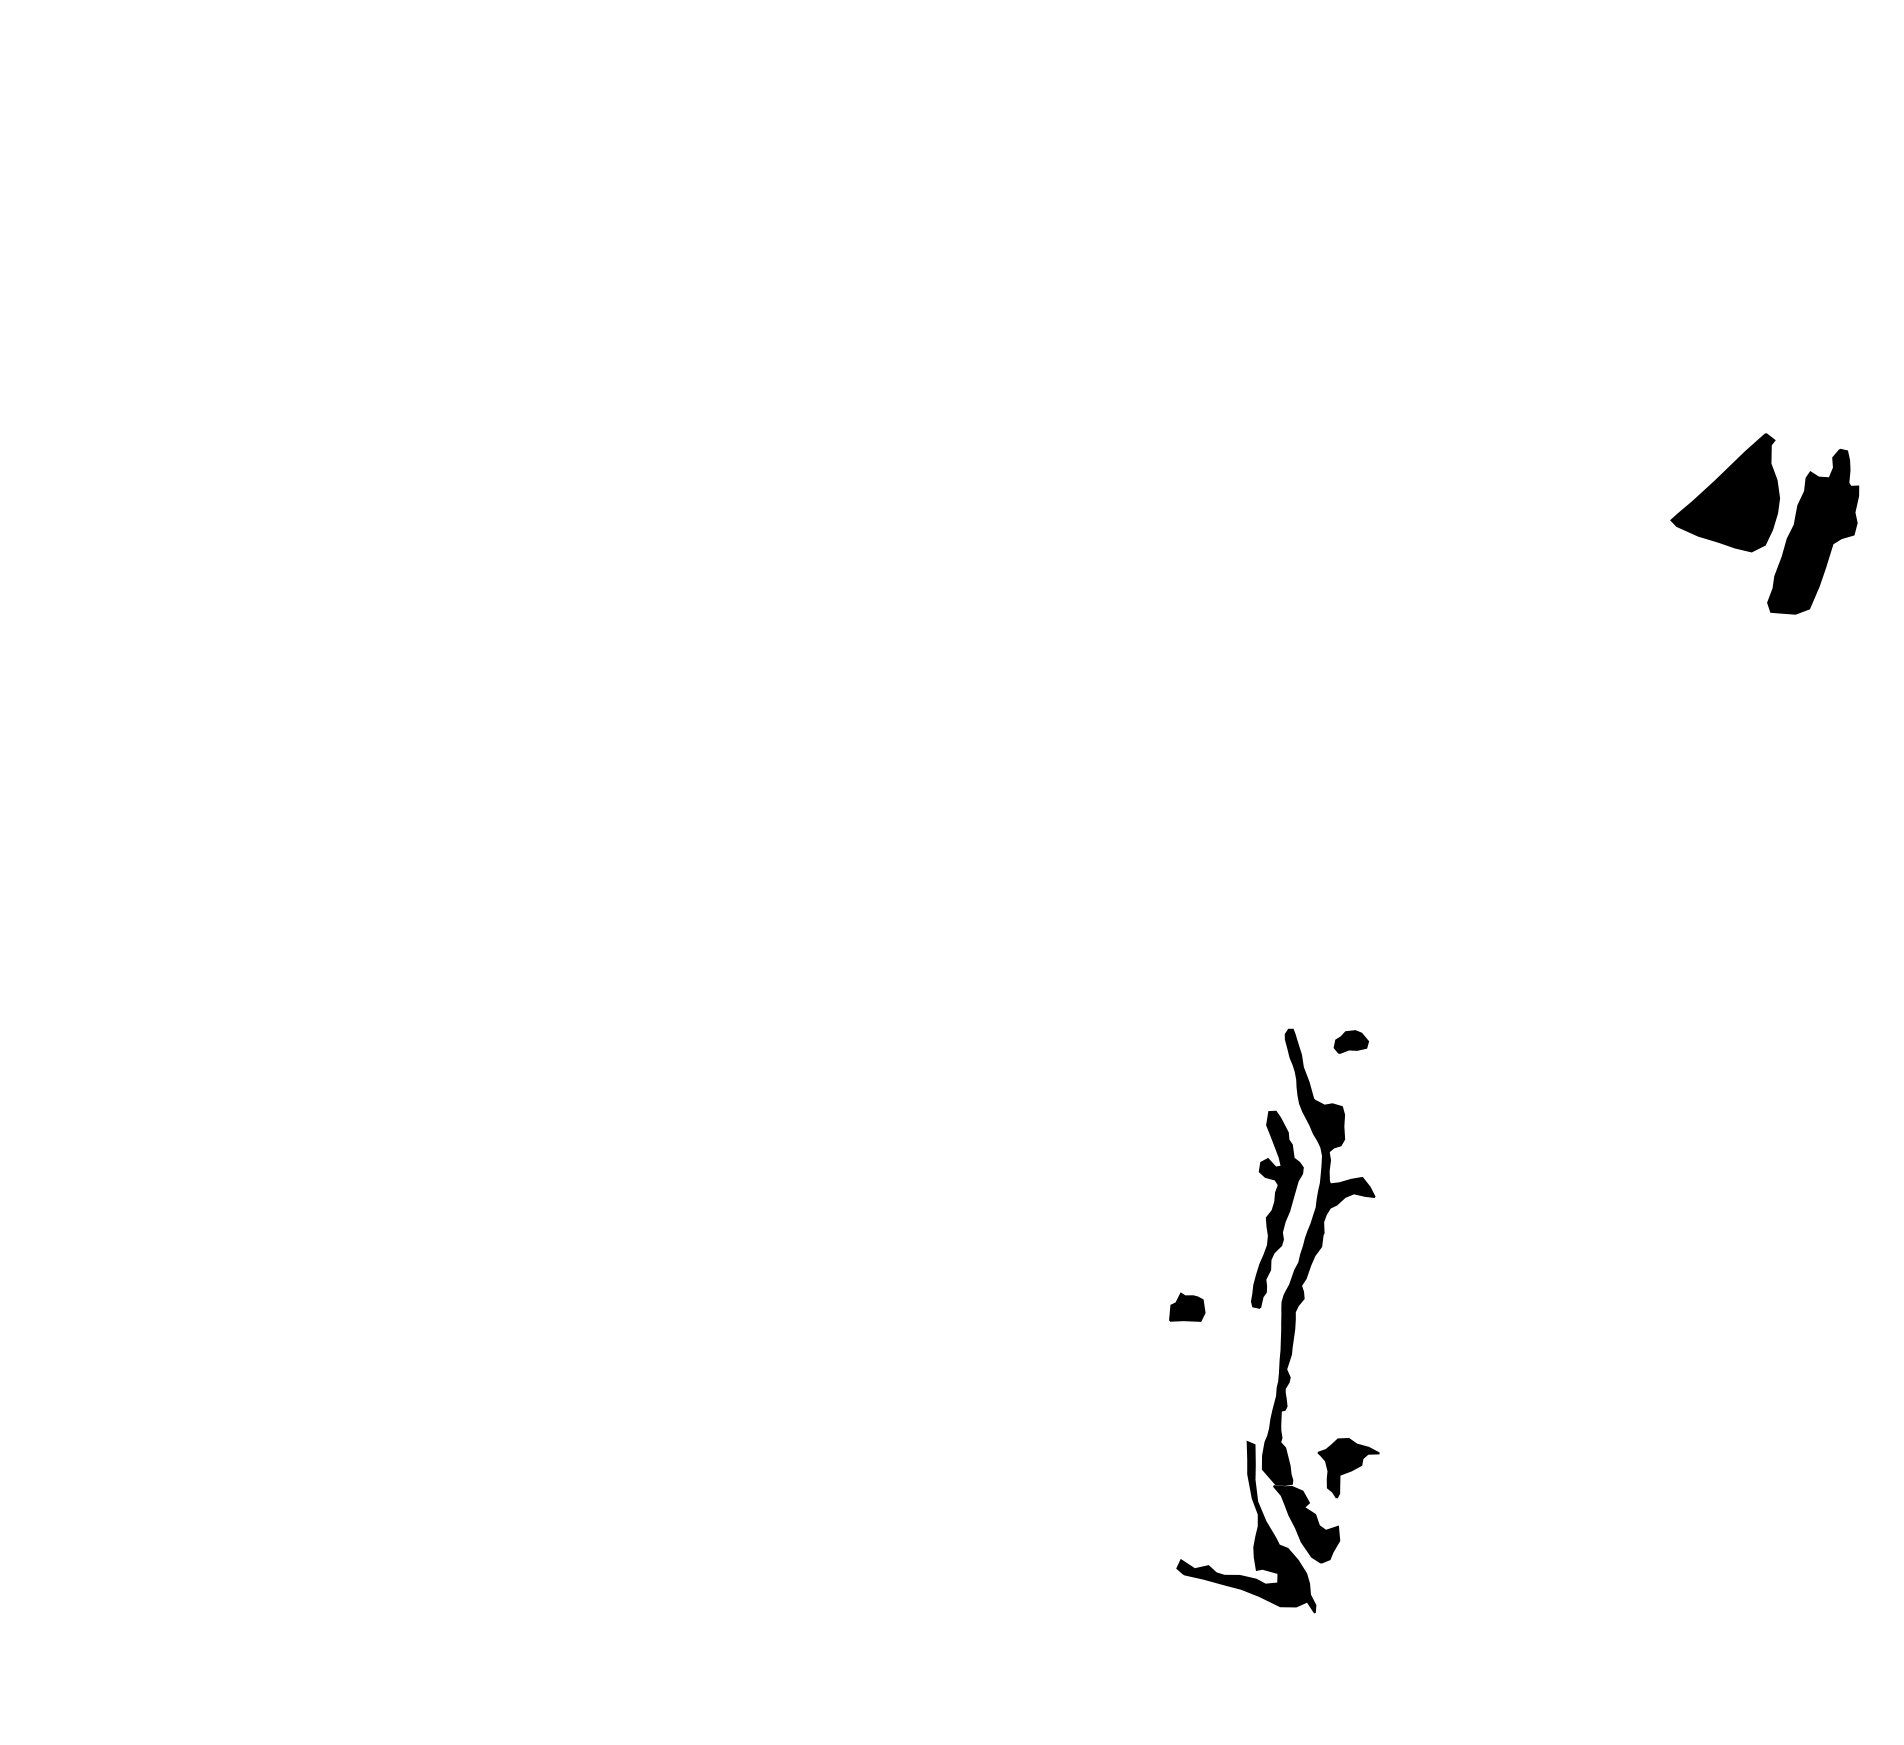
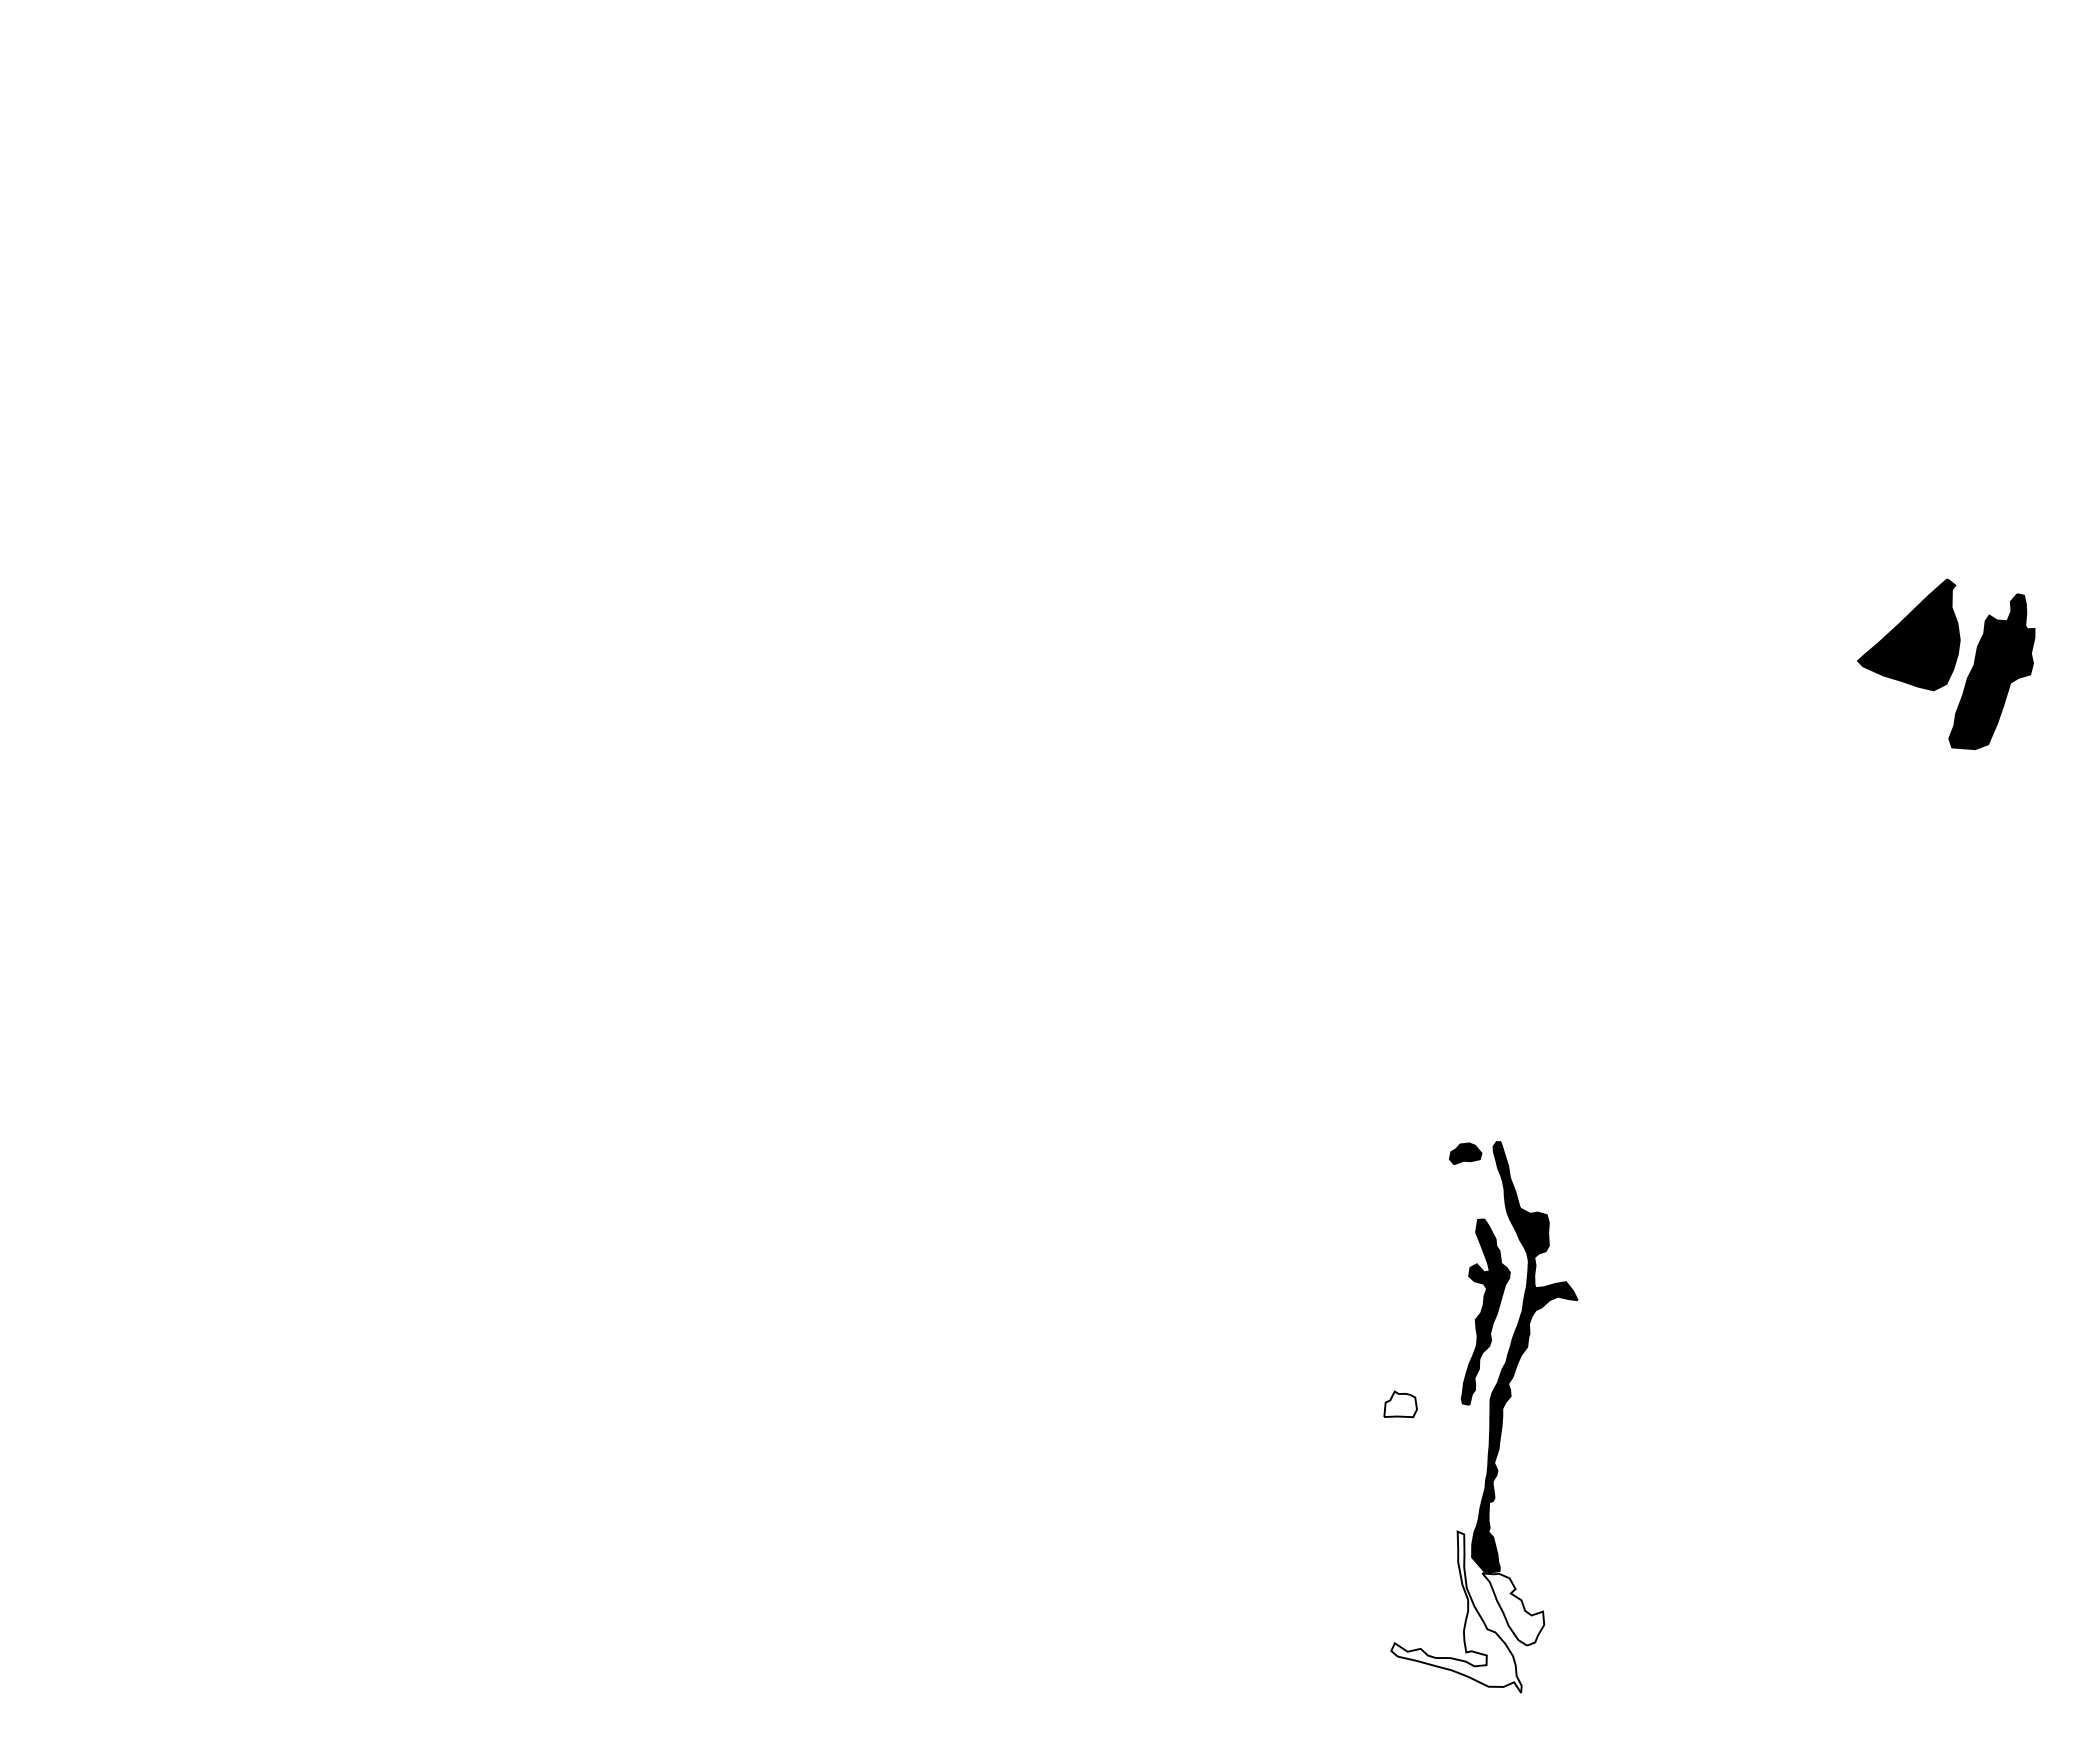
part: (1351, 1041) -> (1465, 1153), moved
fill: (1187, 1307) -> (1400, 1404), removed
part: (1348, 1467) -> (1552, 1555), removed
fill: (1306, 1524) -> (1513, 1609), removed
fill: (1246, 1527) -> (1456, 1612), removed

